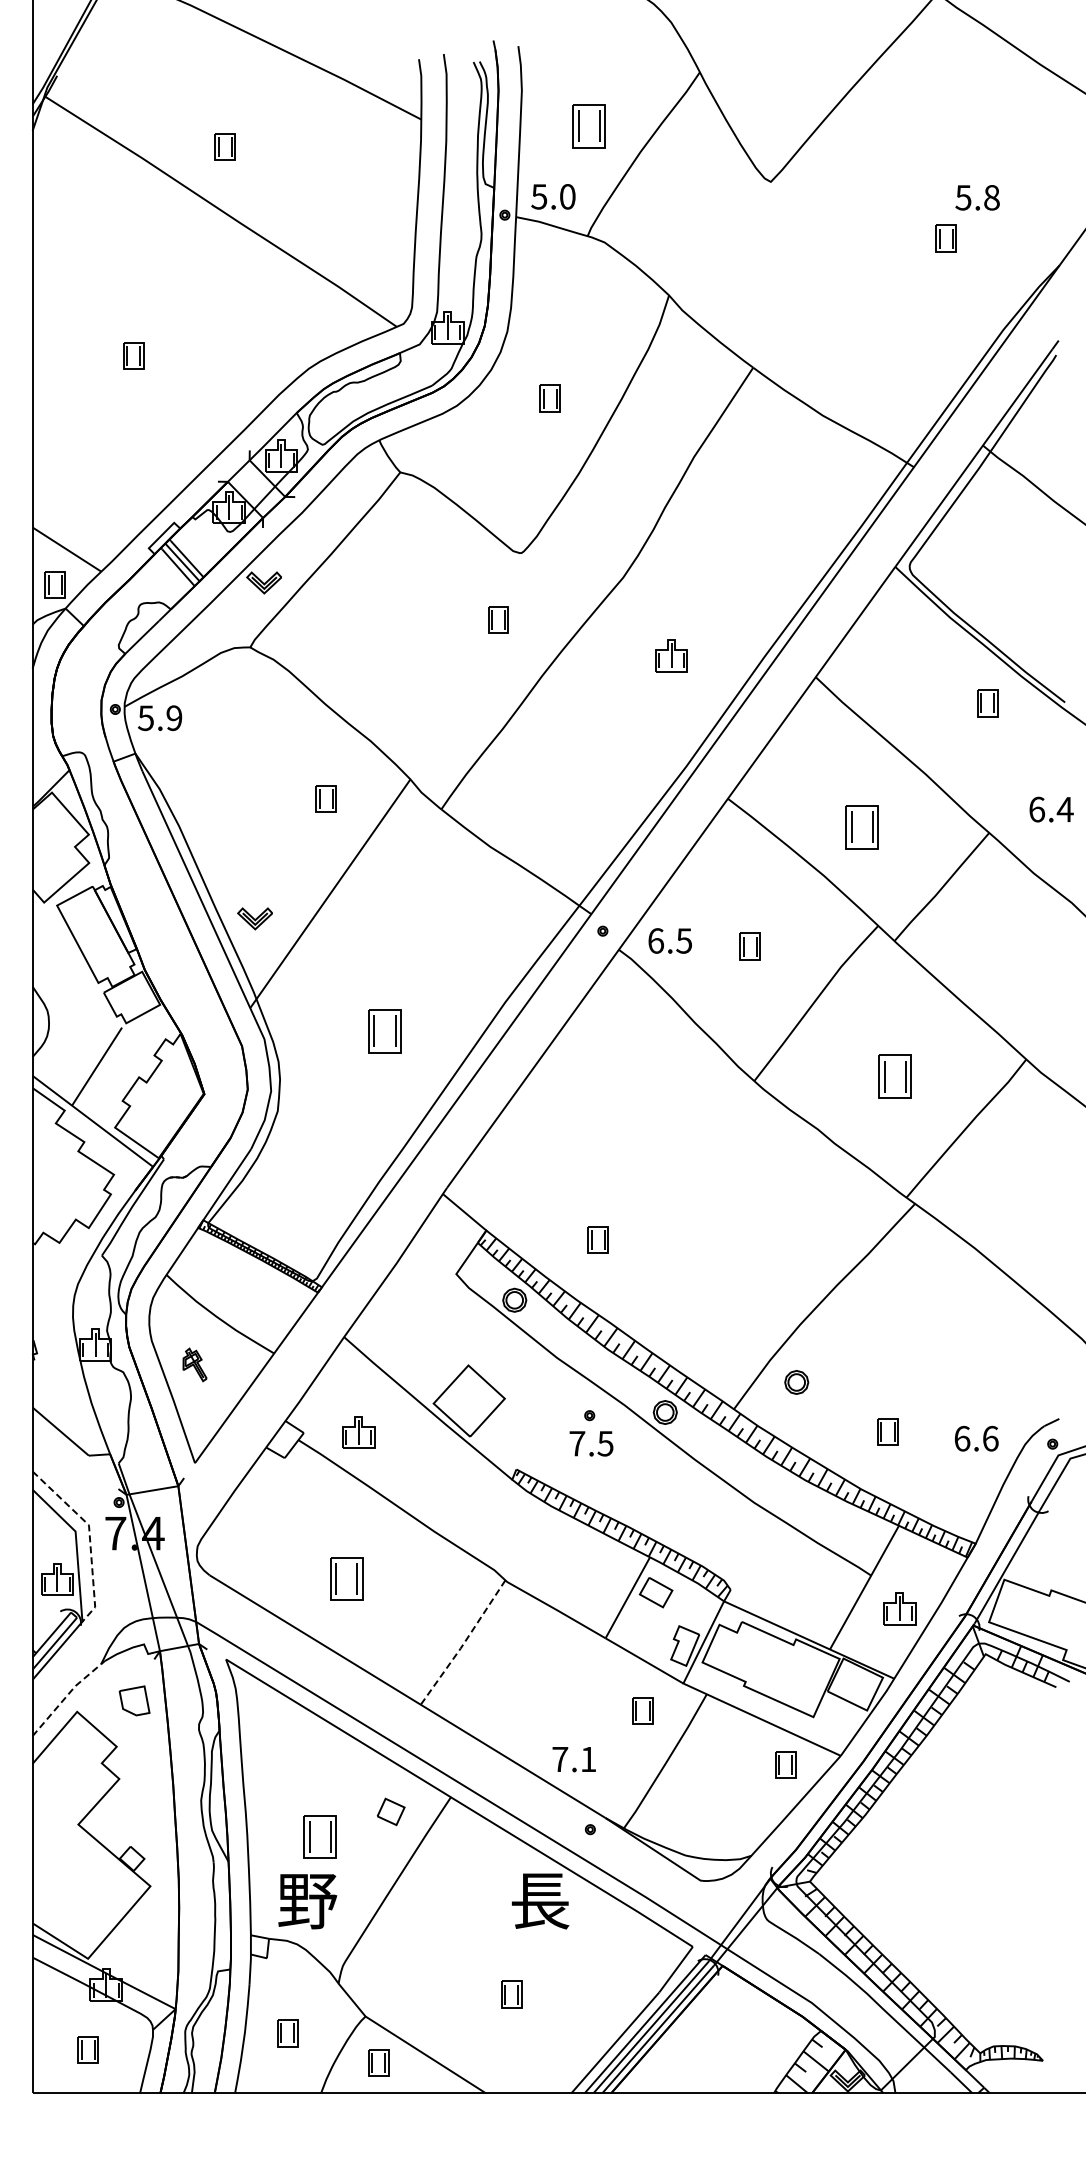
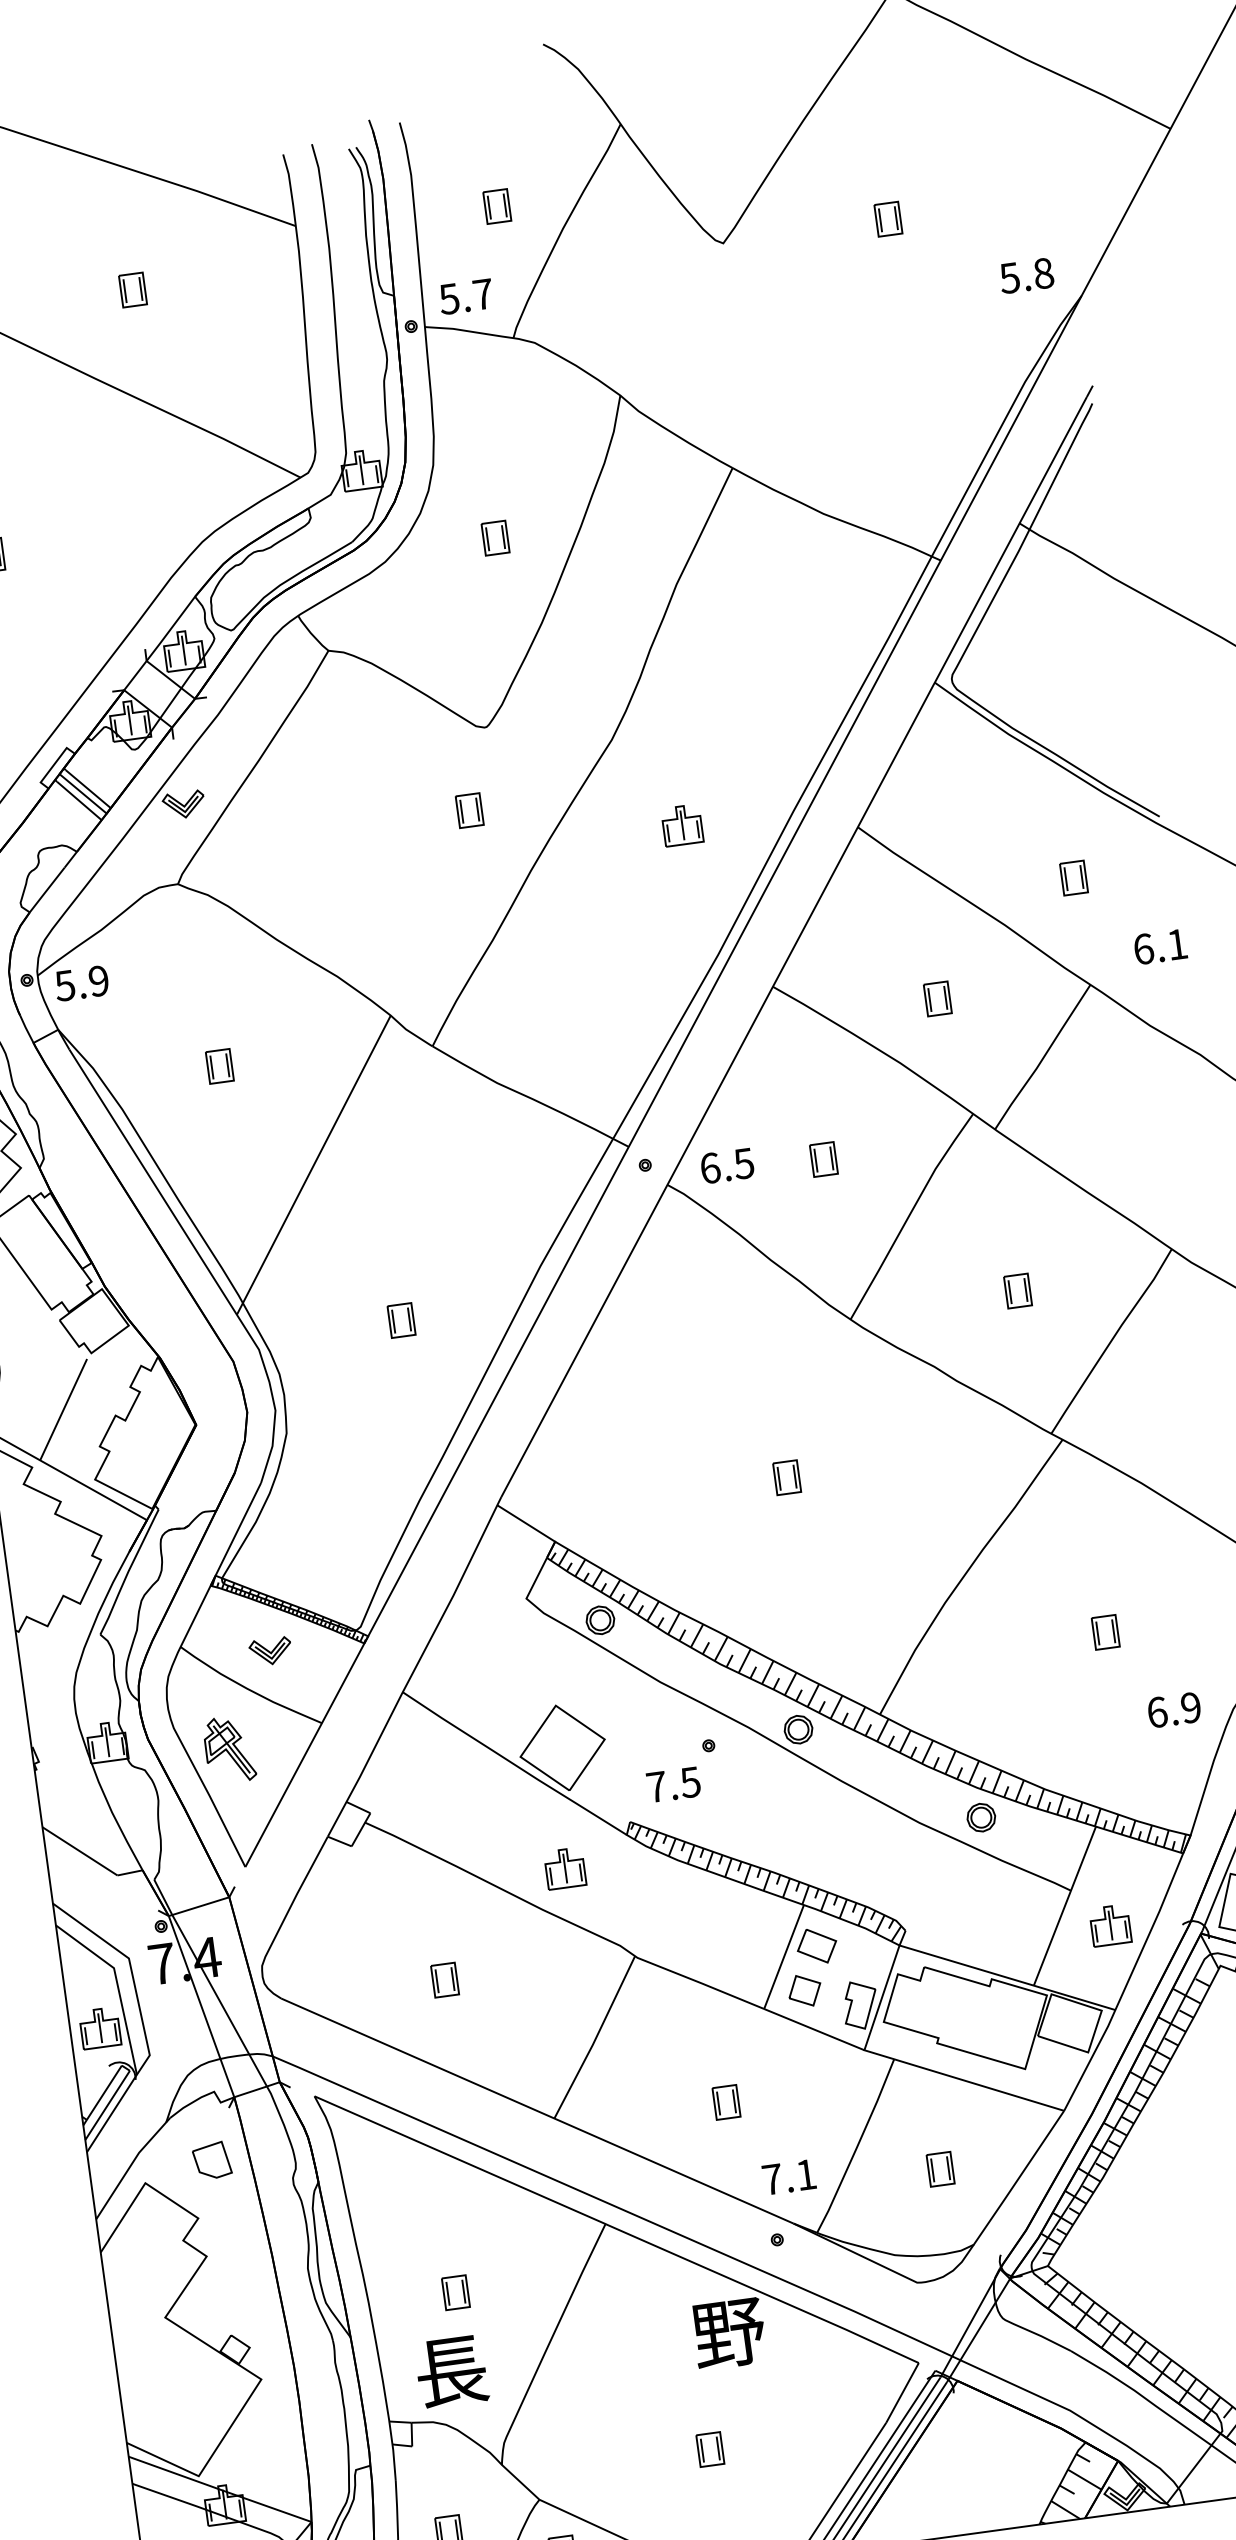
part: (588, 125) -> (496, 205), size x0.62
part: (224, 146) -> (132, 289), moved
text: (567, 196) -> (482, 294), 5.0 -> 5.7
text: (977, 197) -> (1026, 275), moved
part: (945, 238) -> (887, 219), moved
part: (987, 703) -> (1073, 878), moved
part: (325, 798) -> (218, 1065), moved
text: (1064, 809) -> (1176, 944), 6.4 -> 6.1
part: (861, 827) -> (937, 999), size x0.62
part: (254, 918) -> (269, 1651), moved
part: (384, 1031) -> (400, 1320), size x0.62
part: (894, 1076) -> (1017, 1291), size x0.62
part: (597, 1239) -> (786, 1477), moved
part: (194, 1364) -> (228, 1749), size x1.67
part: (796, 1382) -> (981, 1817), moved
part: (887, 1431) -> (1105, 1631), moved
part: (358, 1432) -> (564, 1868), moved
text: (990, 1438) -> (1190, 1707), 6.6 -> 6.9
text: (591, 1443) -> (673, 1784), moved
line: (89, 1538) -> (131, 1974), dashed -> solid
part: (345, 1578) -> (443, 1980), size x0.62
line: (463, 1643) -> (595, 2038), dashed -> solid
line: (67, 1695) -> (131, 2165), dashed -> solid
part: (642, 1710) -> (725, 2102), moved
text: (573, 1759) -> (788, 2177), moved
part: (785, 1764) -> (940, 2168), moved
part: (391, 1811) -> (805, 1990), moved
part: (319, 1836) -> (455, 2292), size x0.62
text: (307, 1901) -> (451, 2371), 野 -> 長
text: (540, 1901) -> (729, 2333), 長 -> 野

